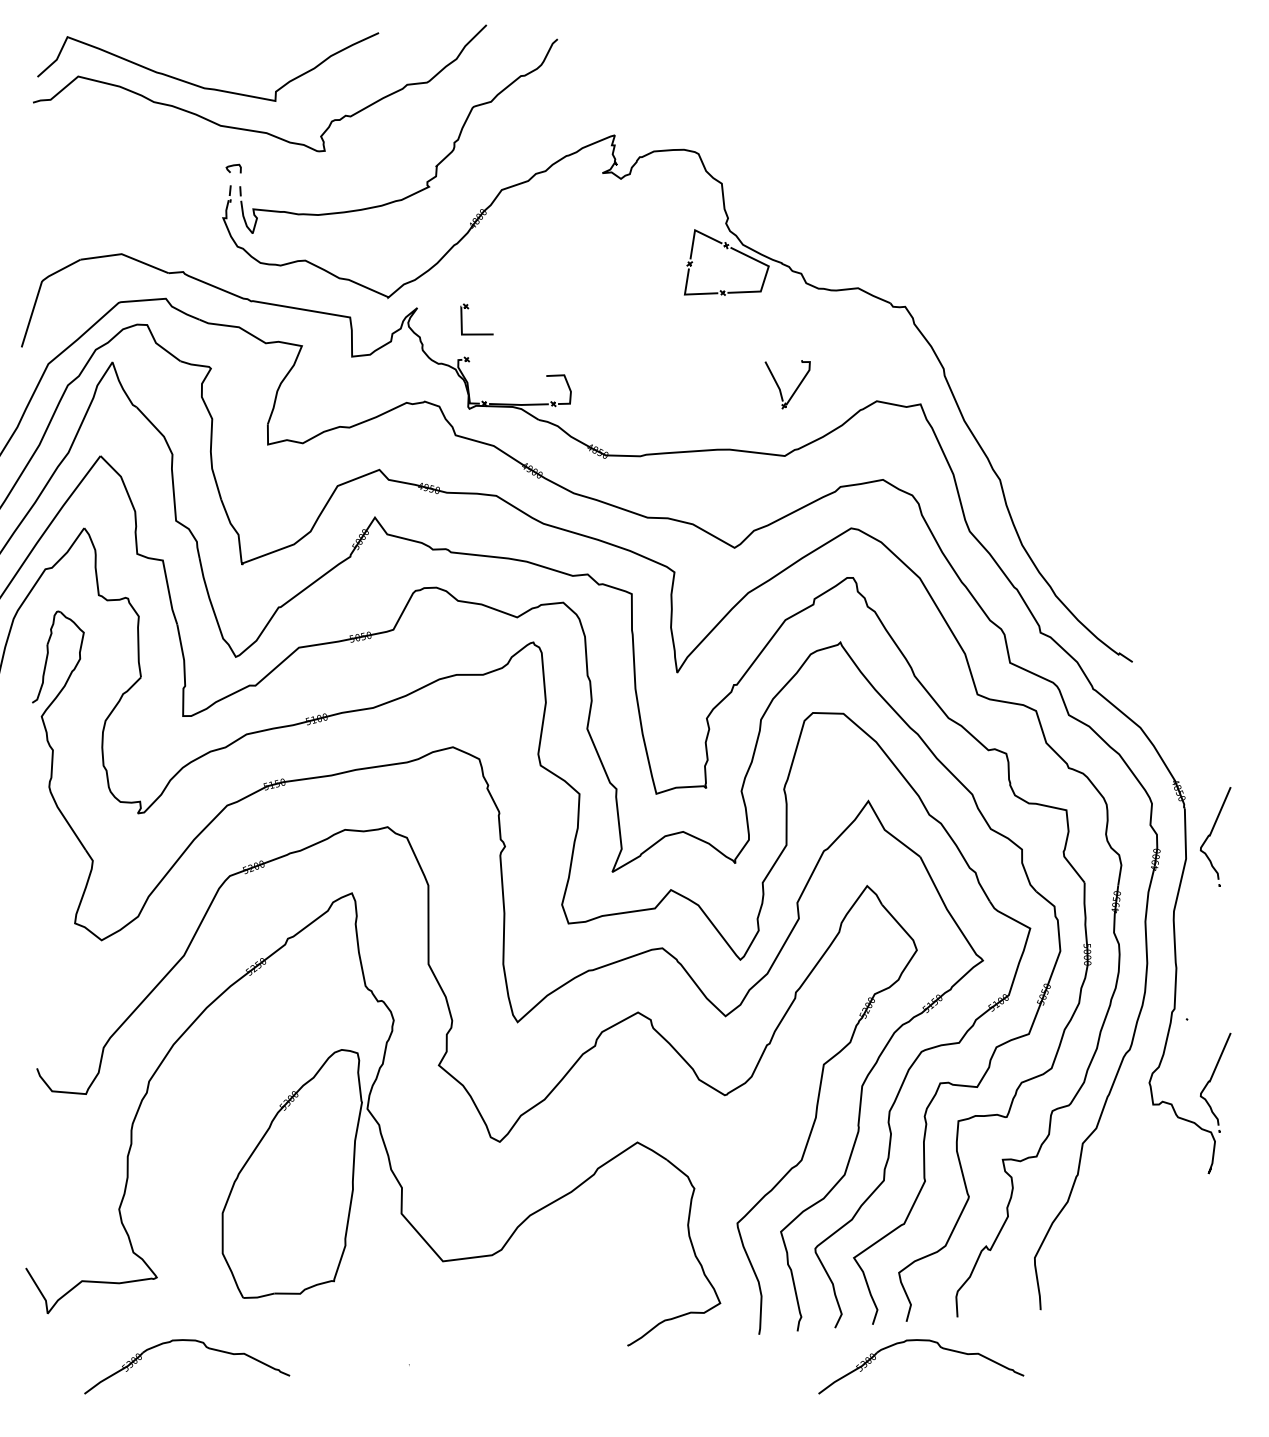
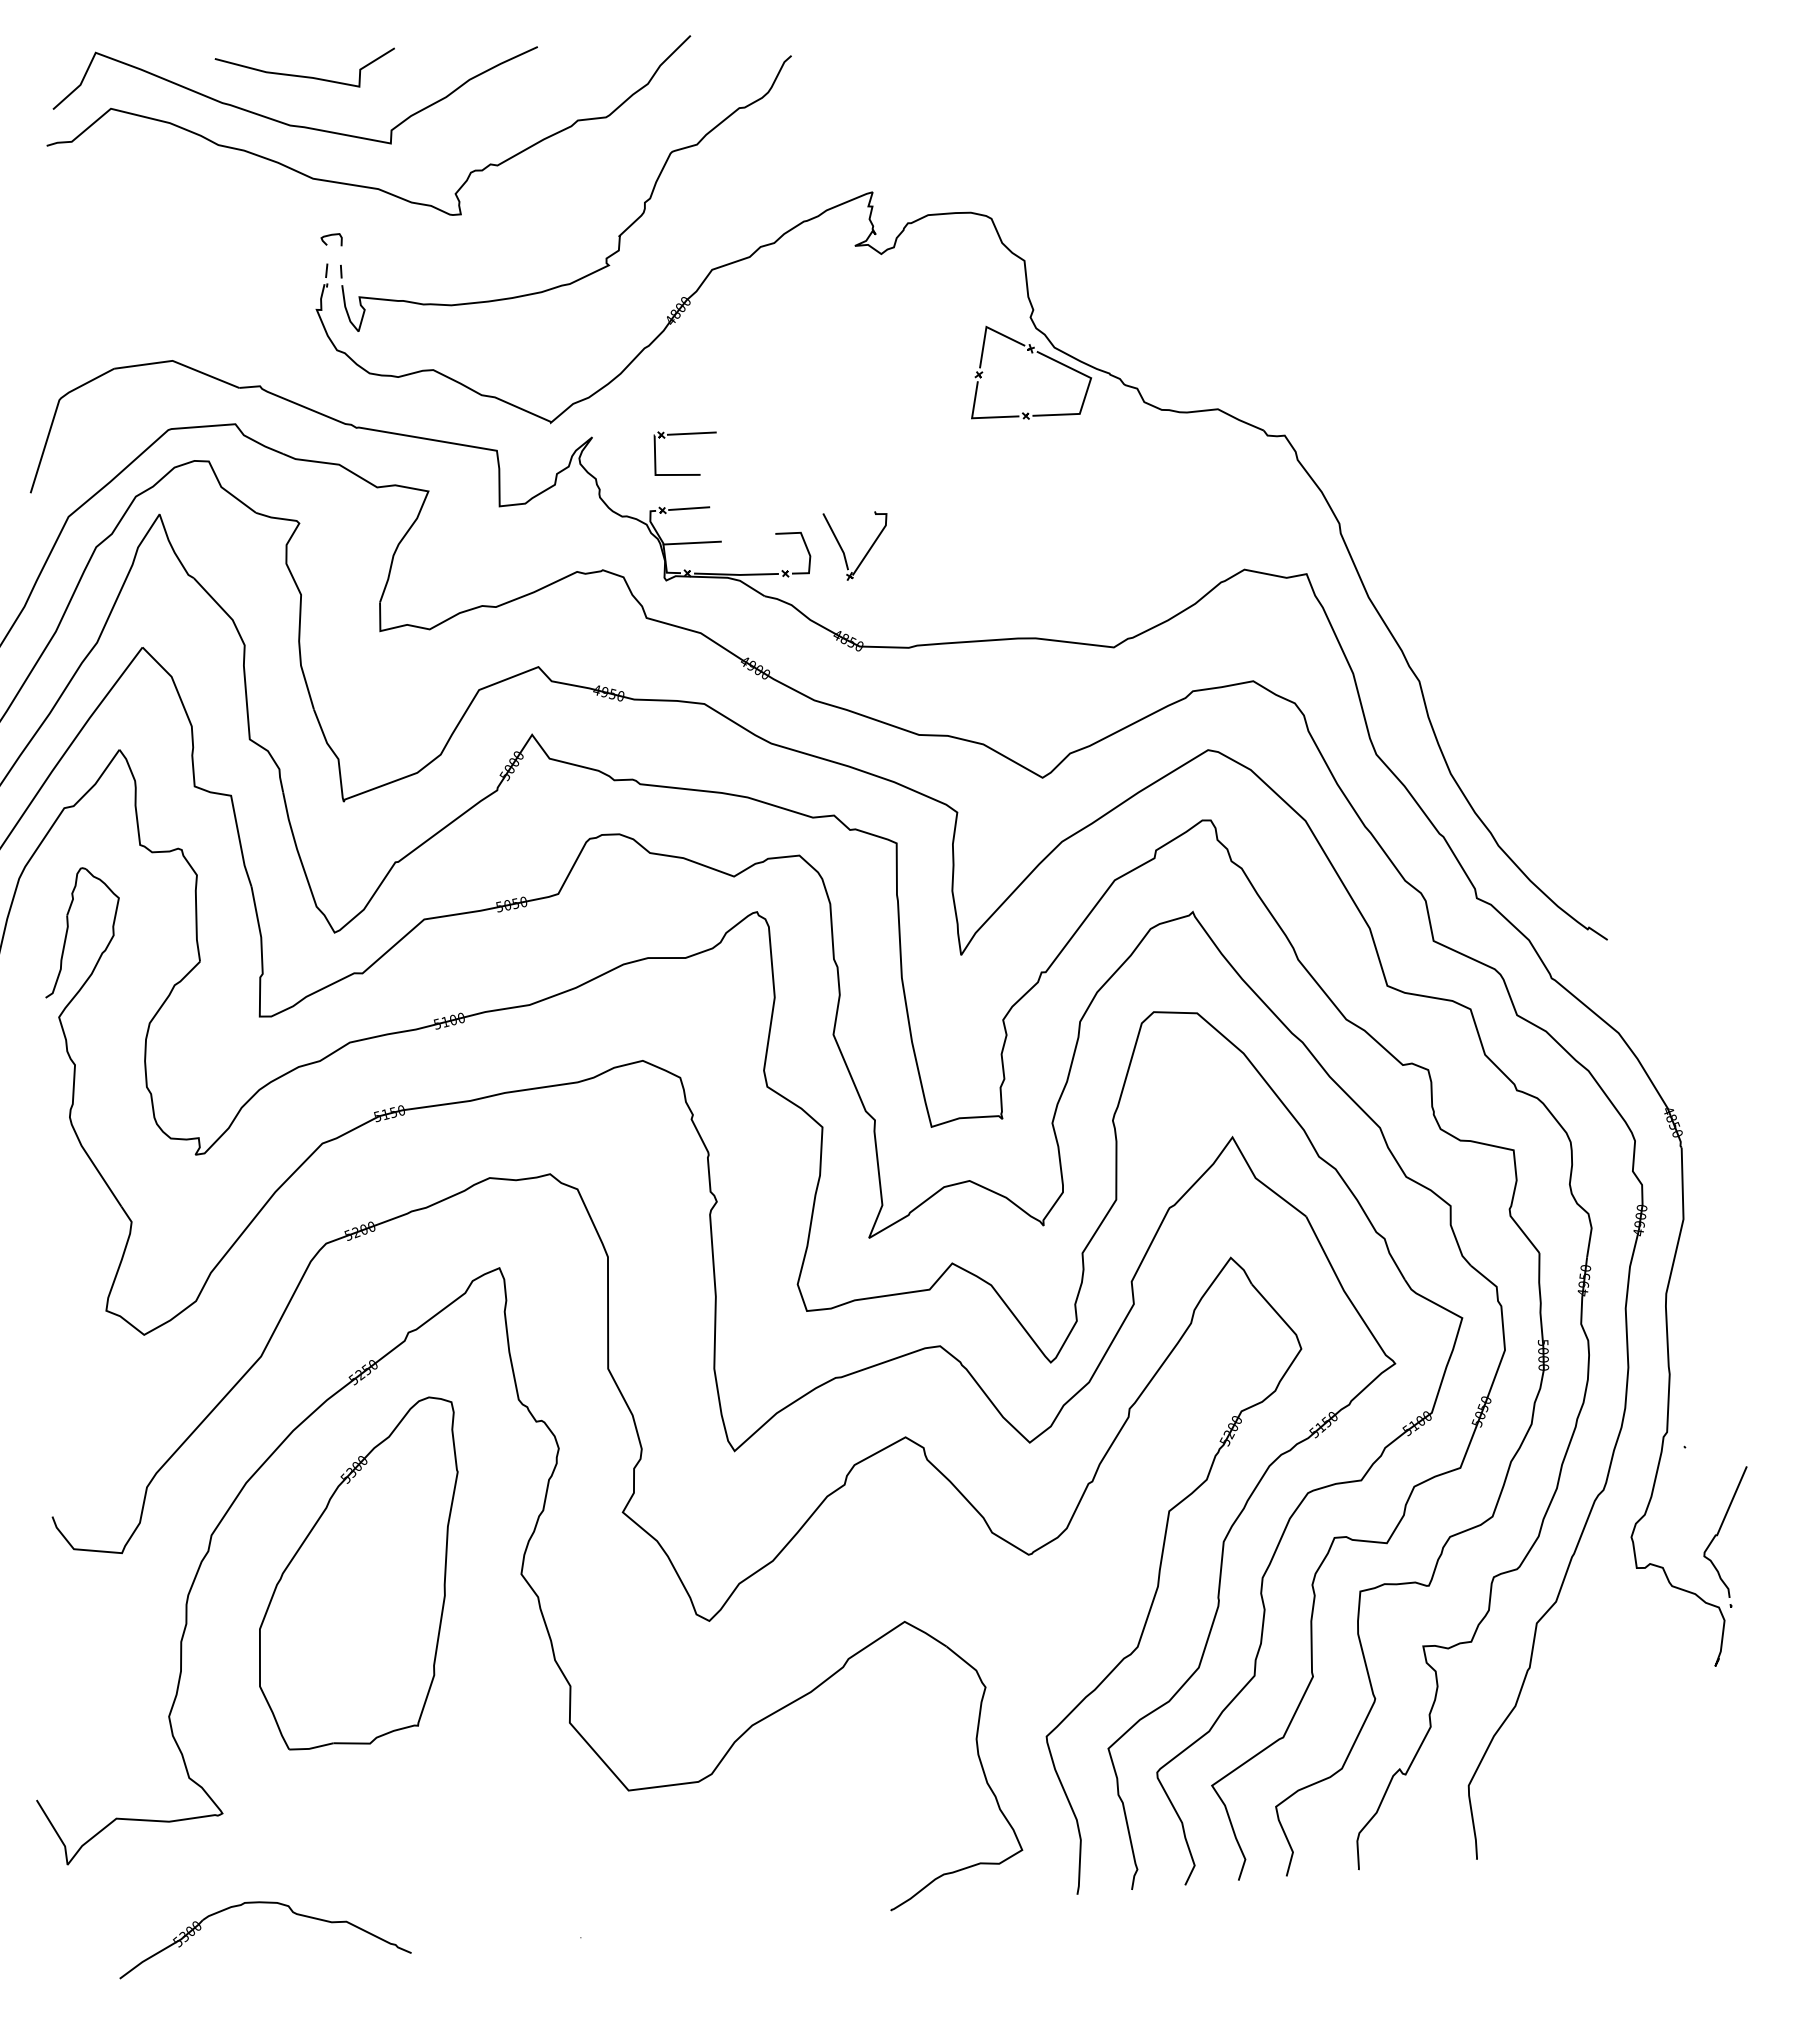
curve: (213, 53) -> (303, 75), added
line: (487, 305) -> (691, 433), added
line: (485, 358) -> (689, 508), added
line: (487, 382) -> (691, 542), added
part: (779, 387) -> (843, 550), moved
part: (1210, 835) -> (1718, 1186), removed
part: (292, 1173) -> (358, 1573), moved
part: (921, 1340) -> (1307, 1903), removed

